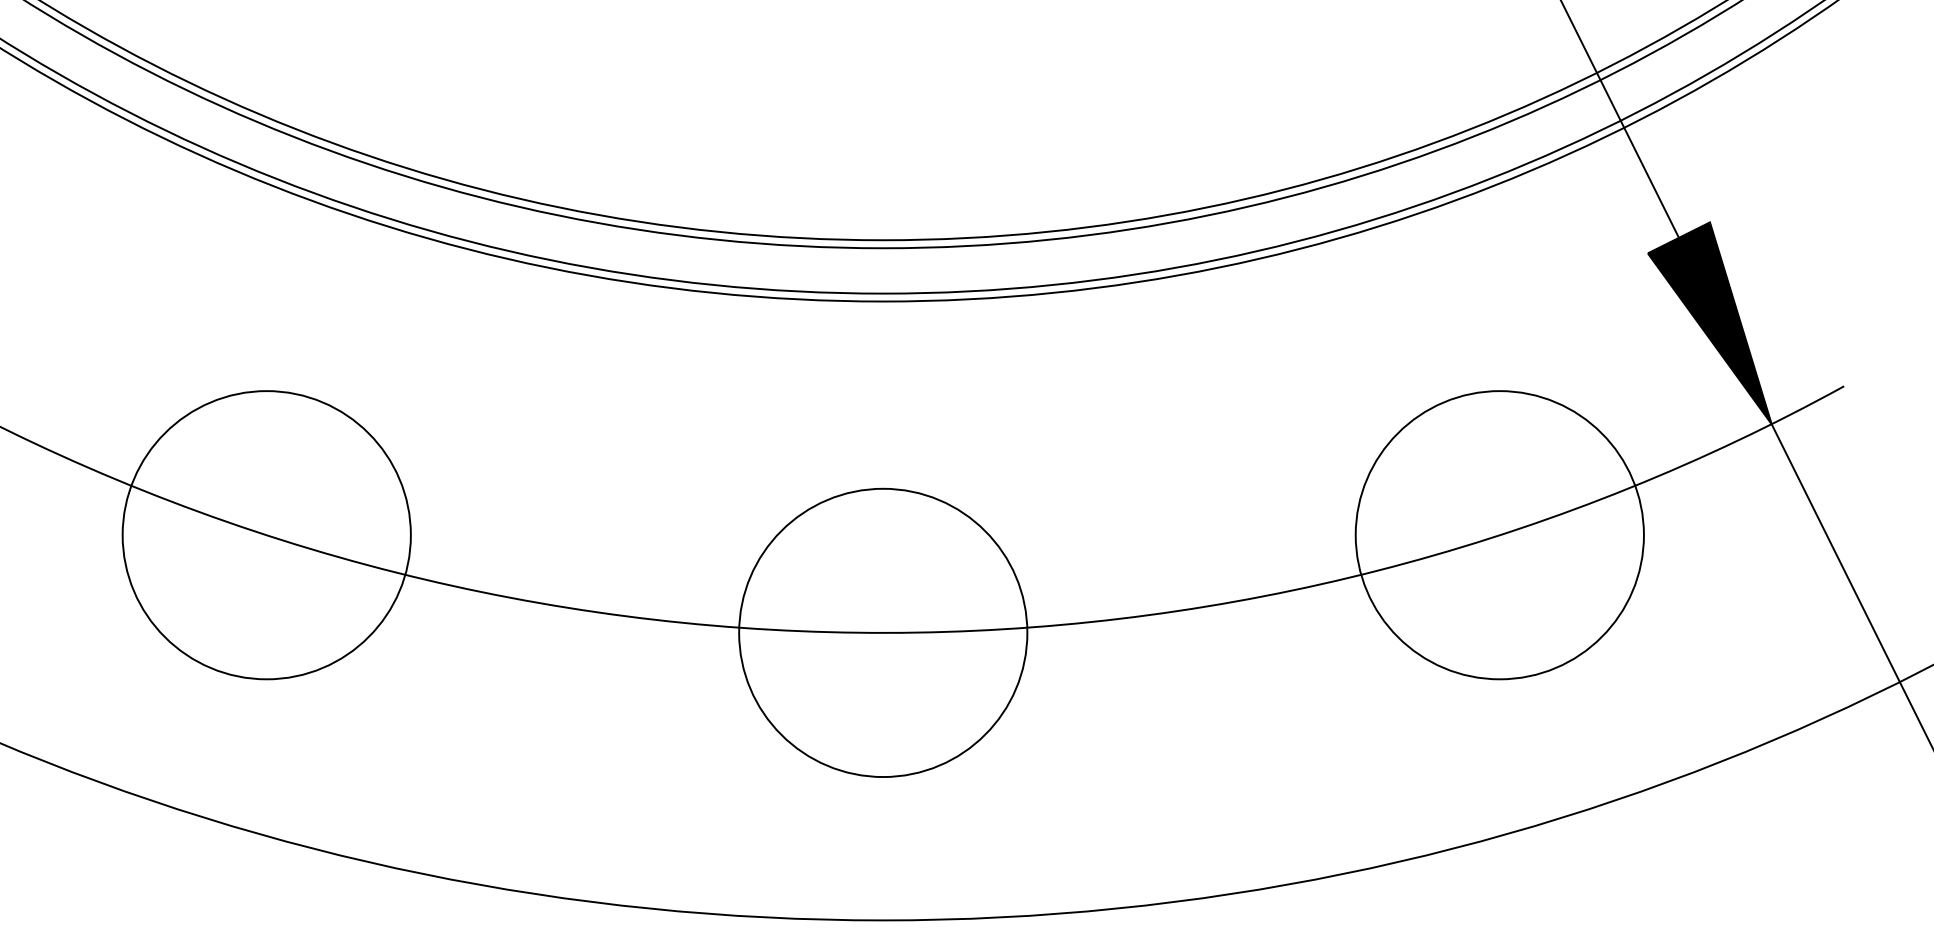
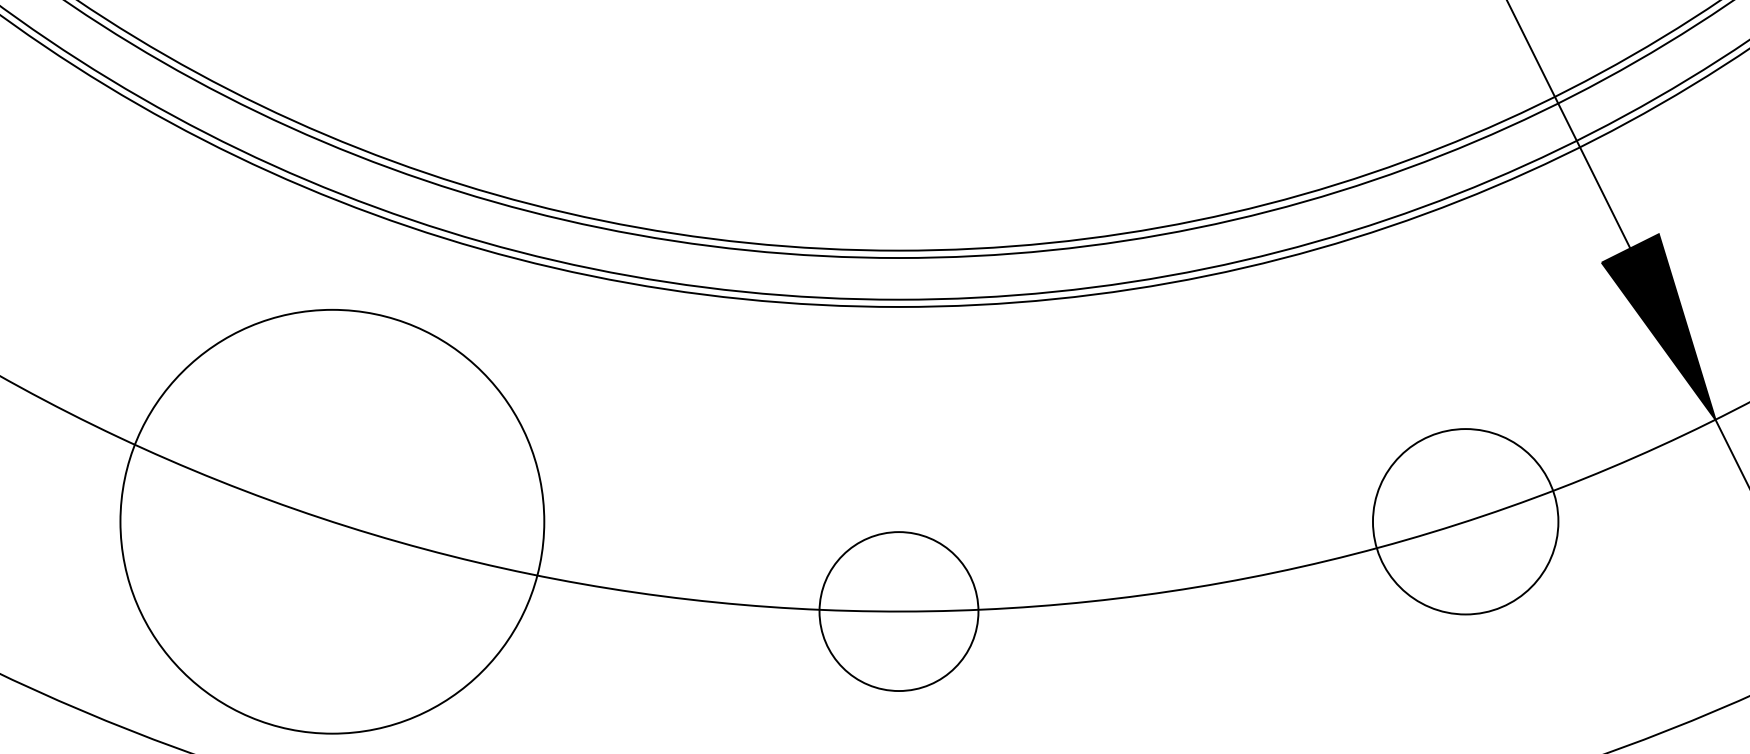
circle: (266, 535) -> (332, 522), size x1.6
circle: (1499, 535) -> (1465, 522), size x0.7
circle: (883, 632) -> (899, 611), size x0.6

